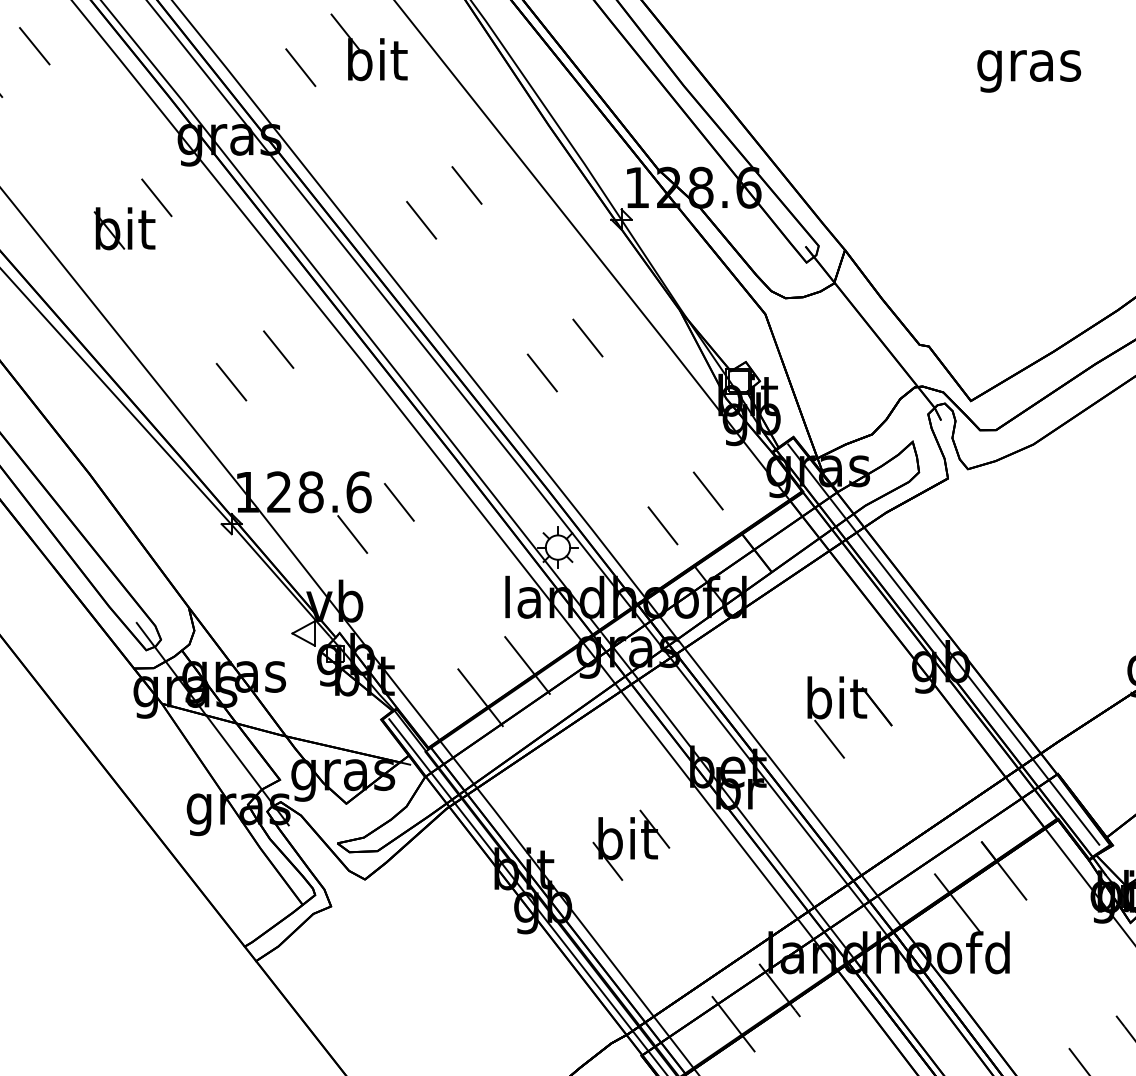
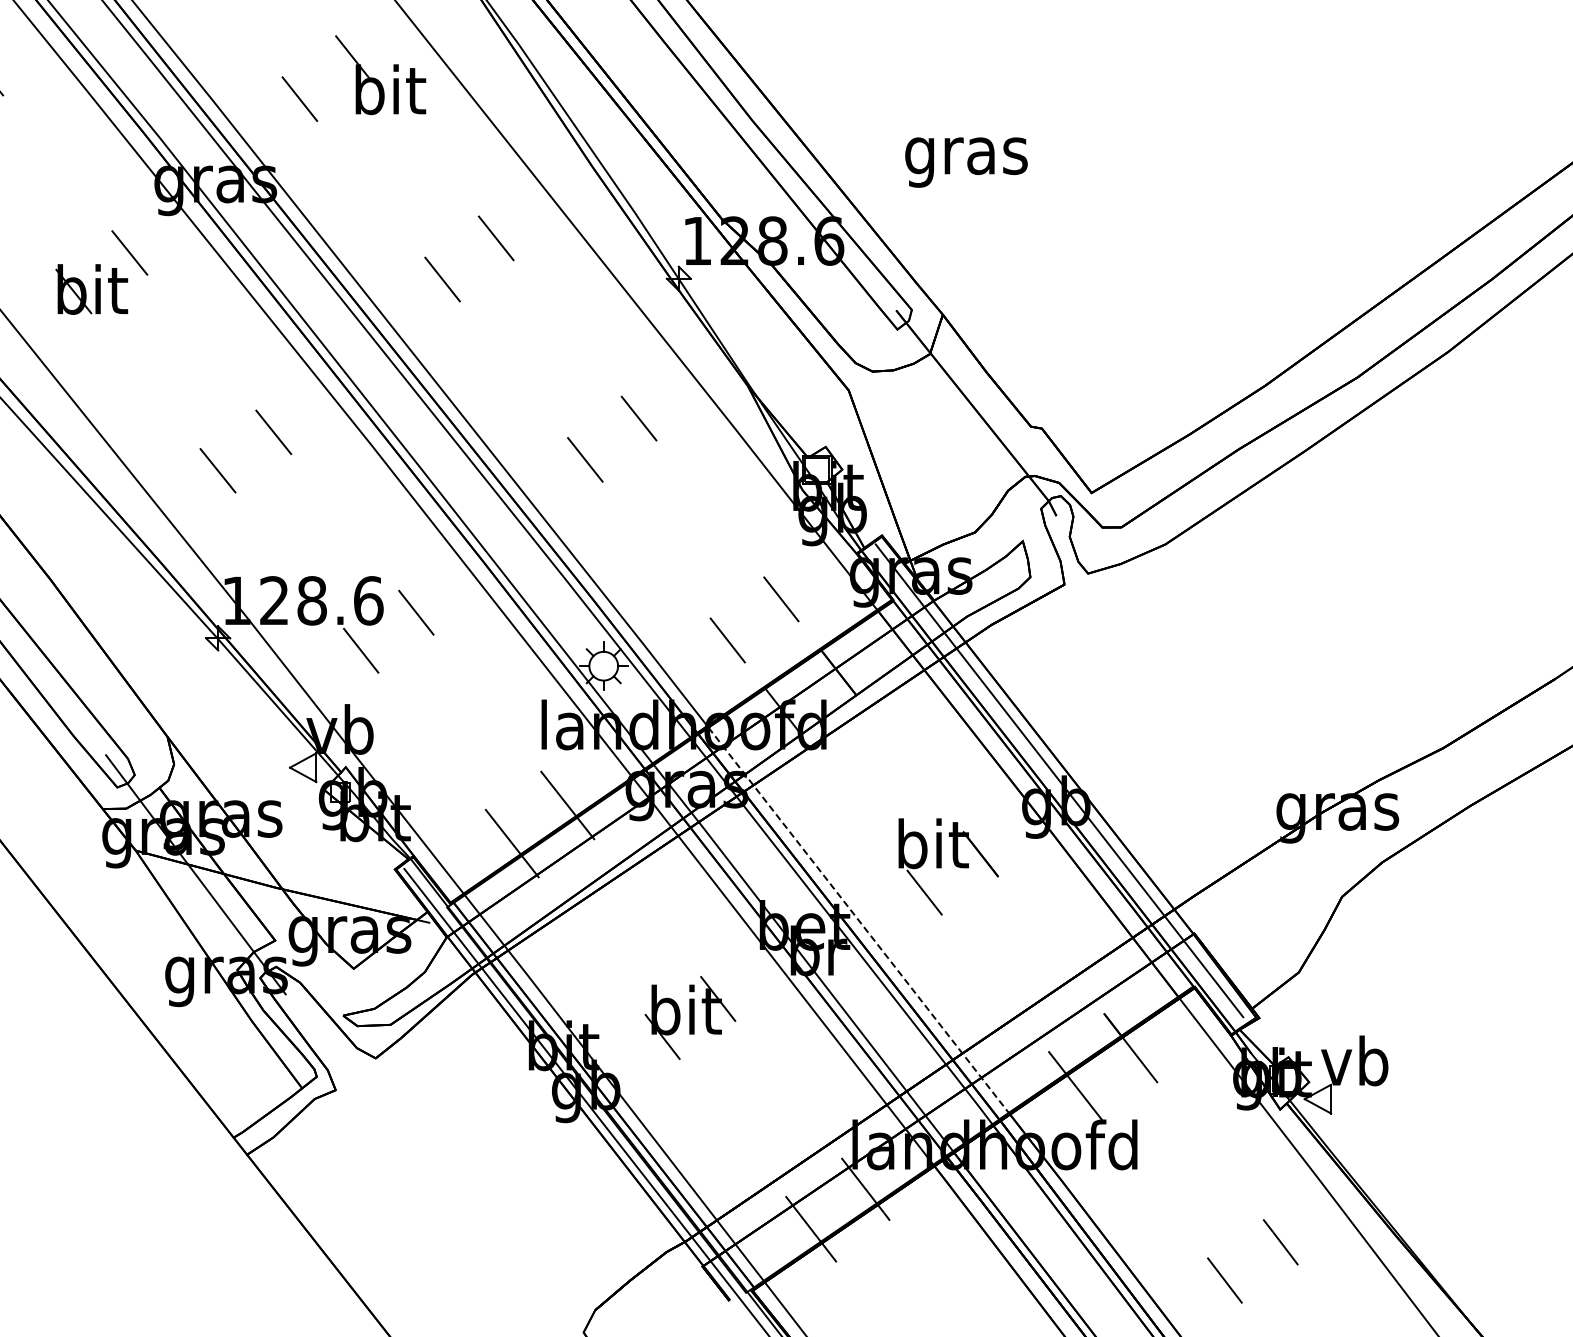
text: (1029, 71) -> (966, 162), moved
line: (774, 762) -> (859, 920), solid -> dashed

